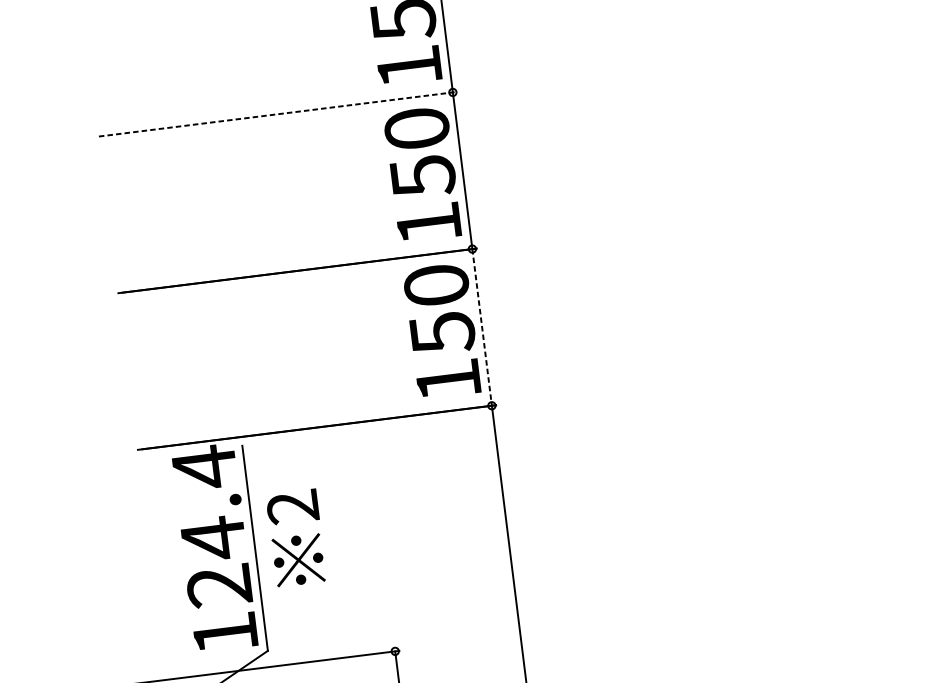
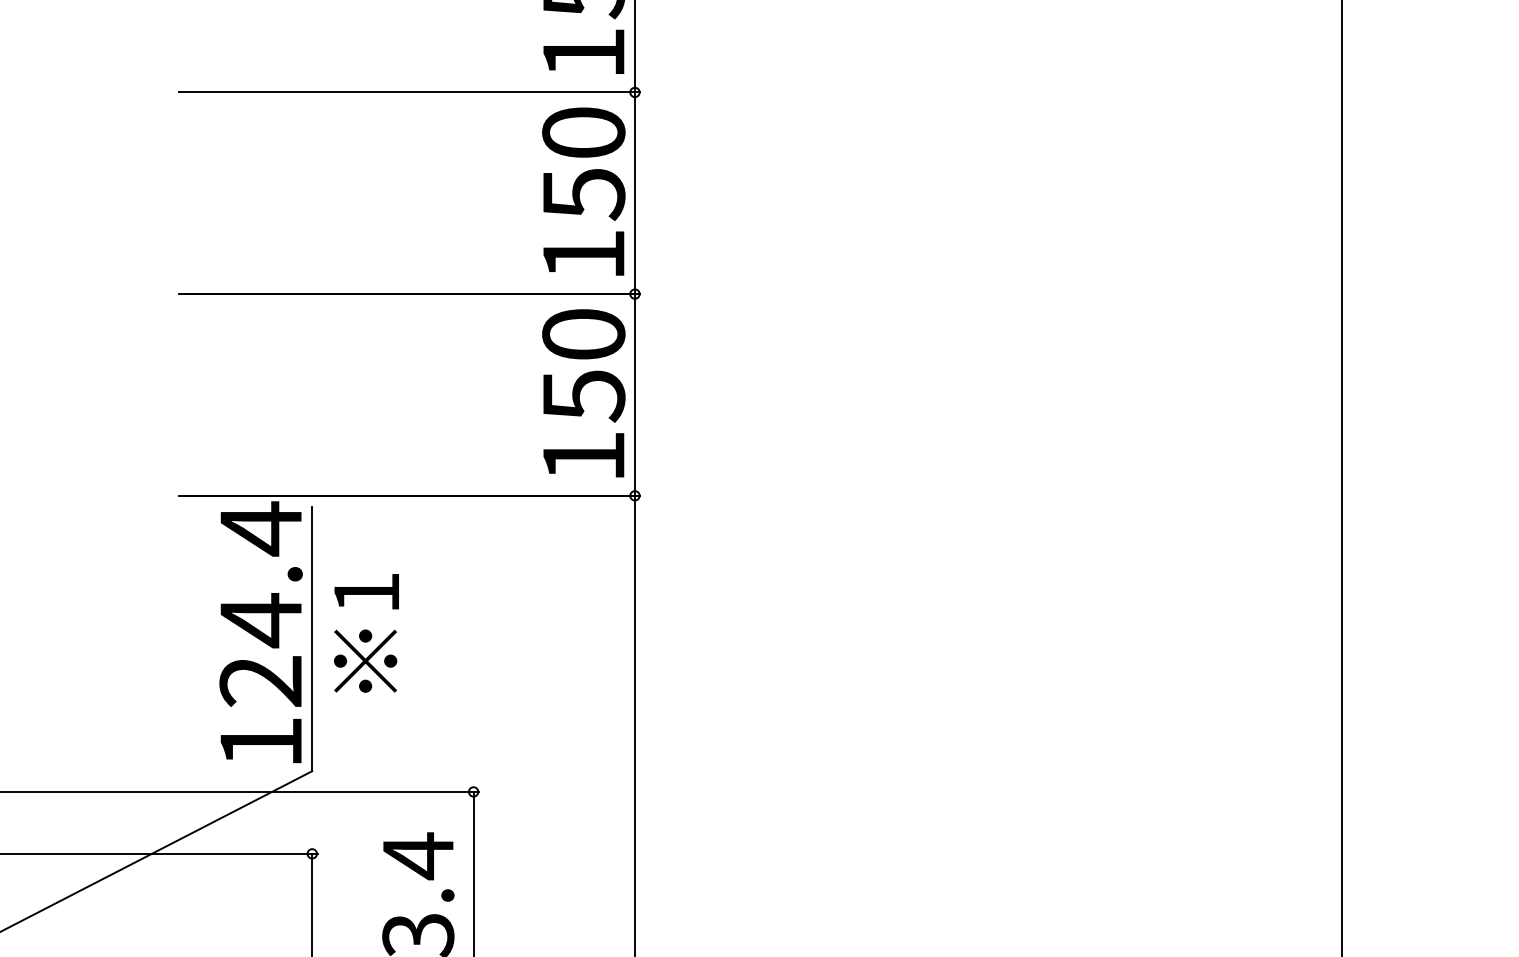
line: (277, 114) -> (409, 92), dashed -> solid
line: (481, 327) -> (634, 394), dashed -> solid
text: (291, 506) -> (365, 592), 2 -> 1

